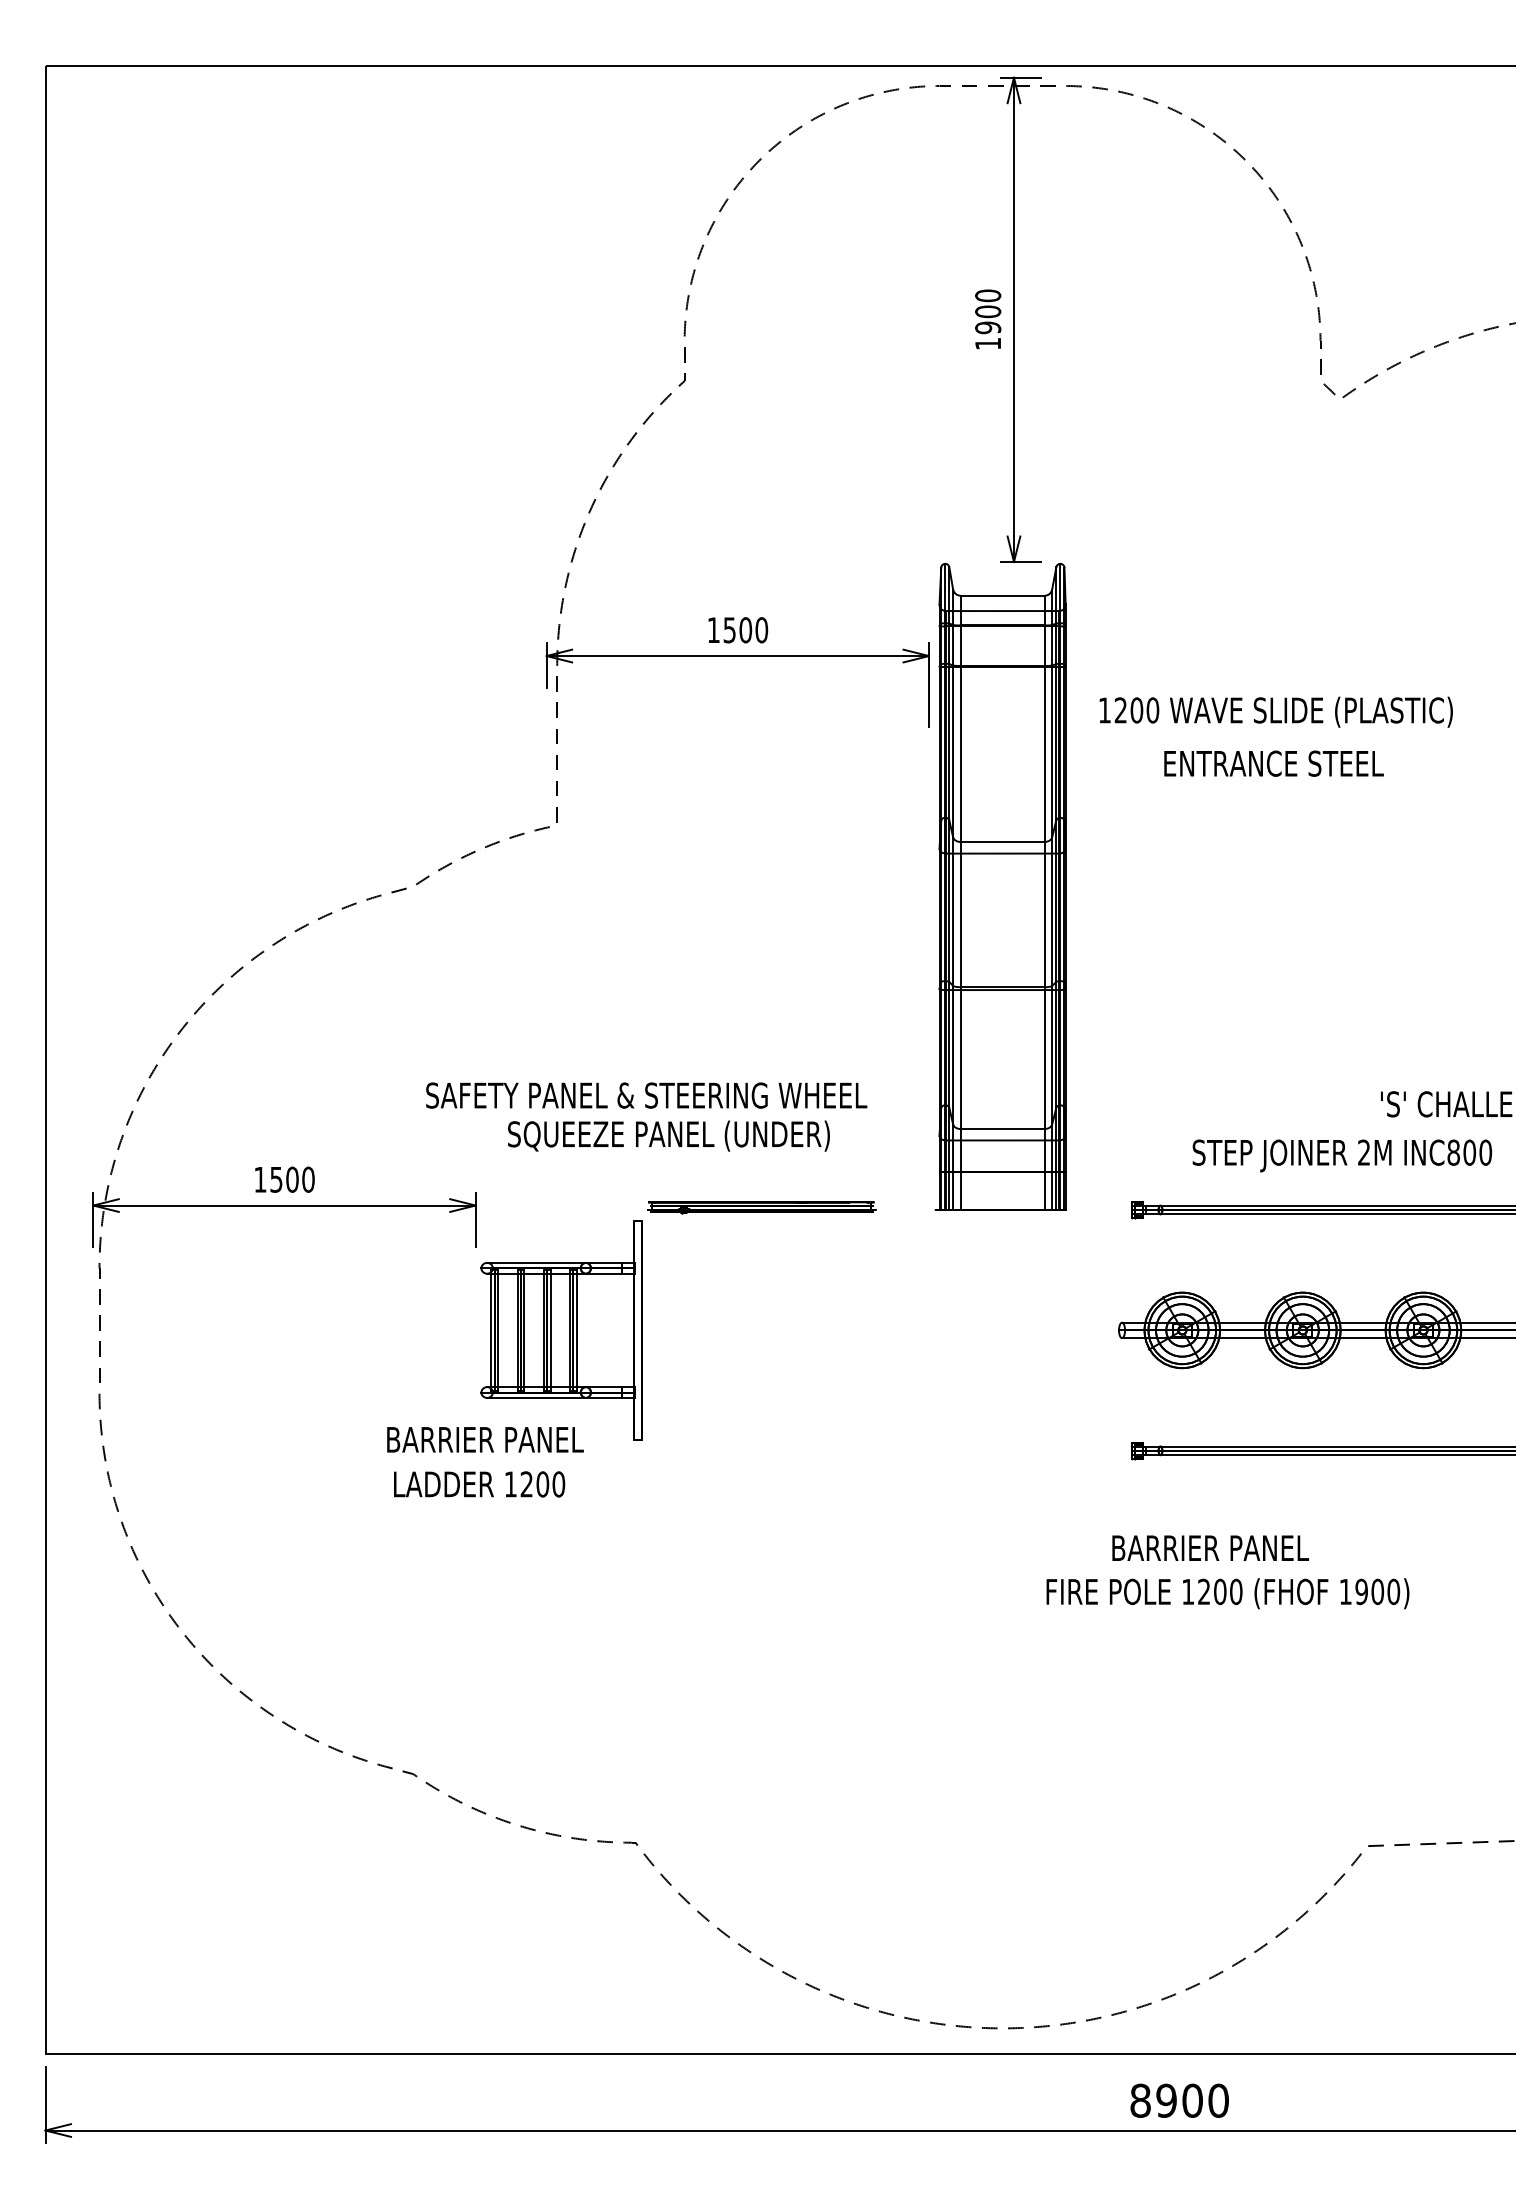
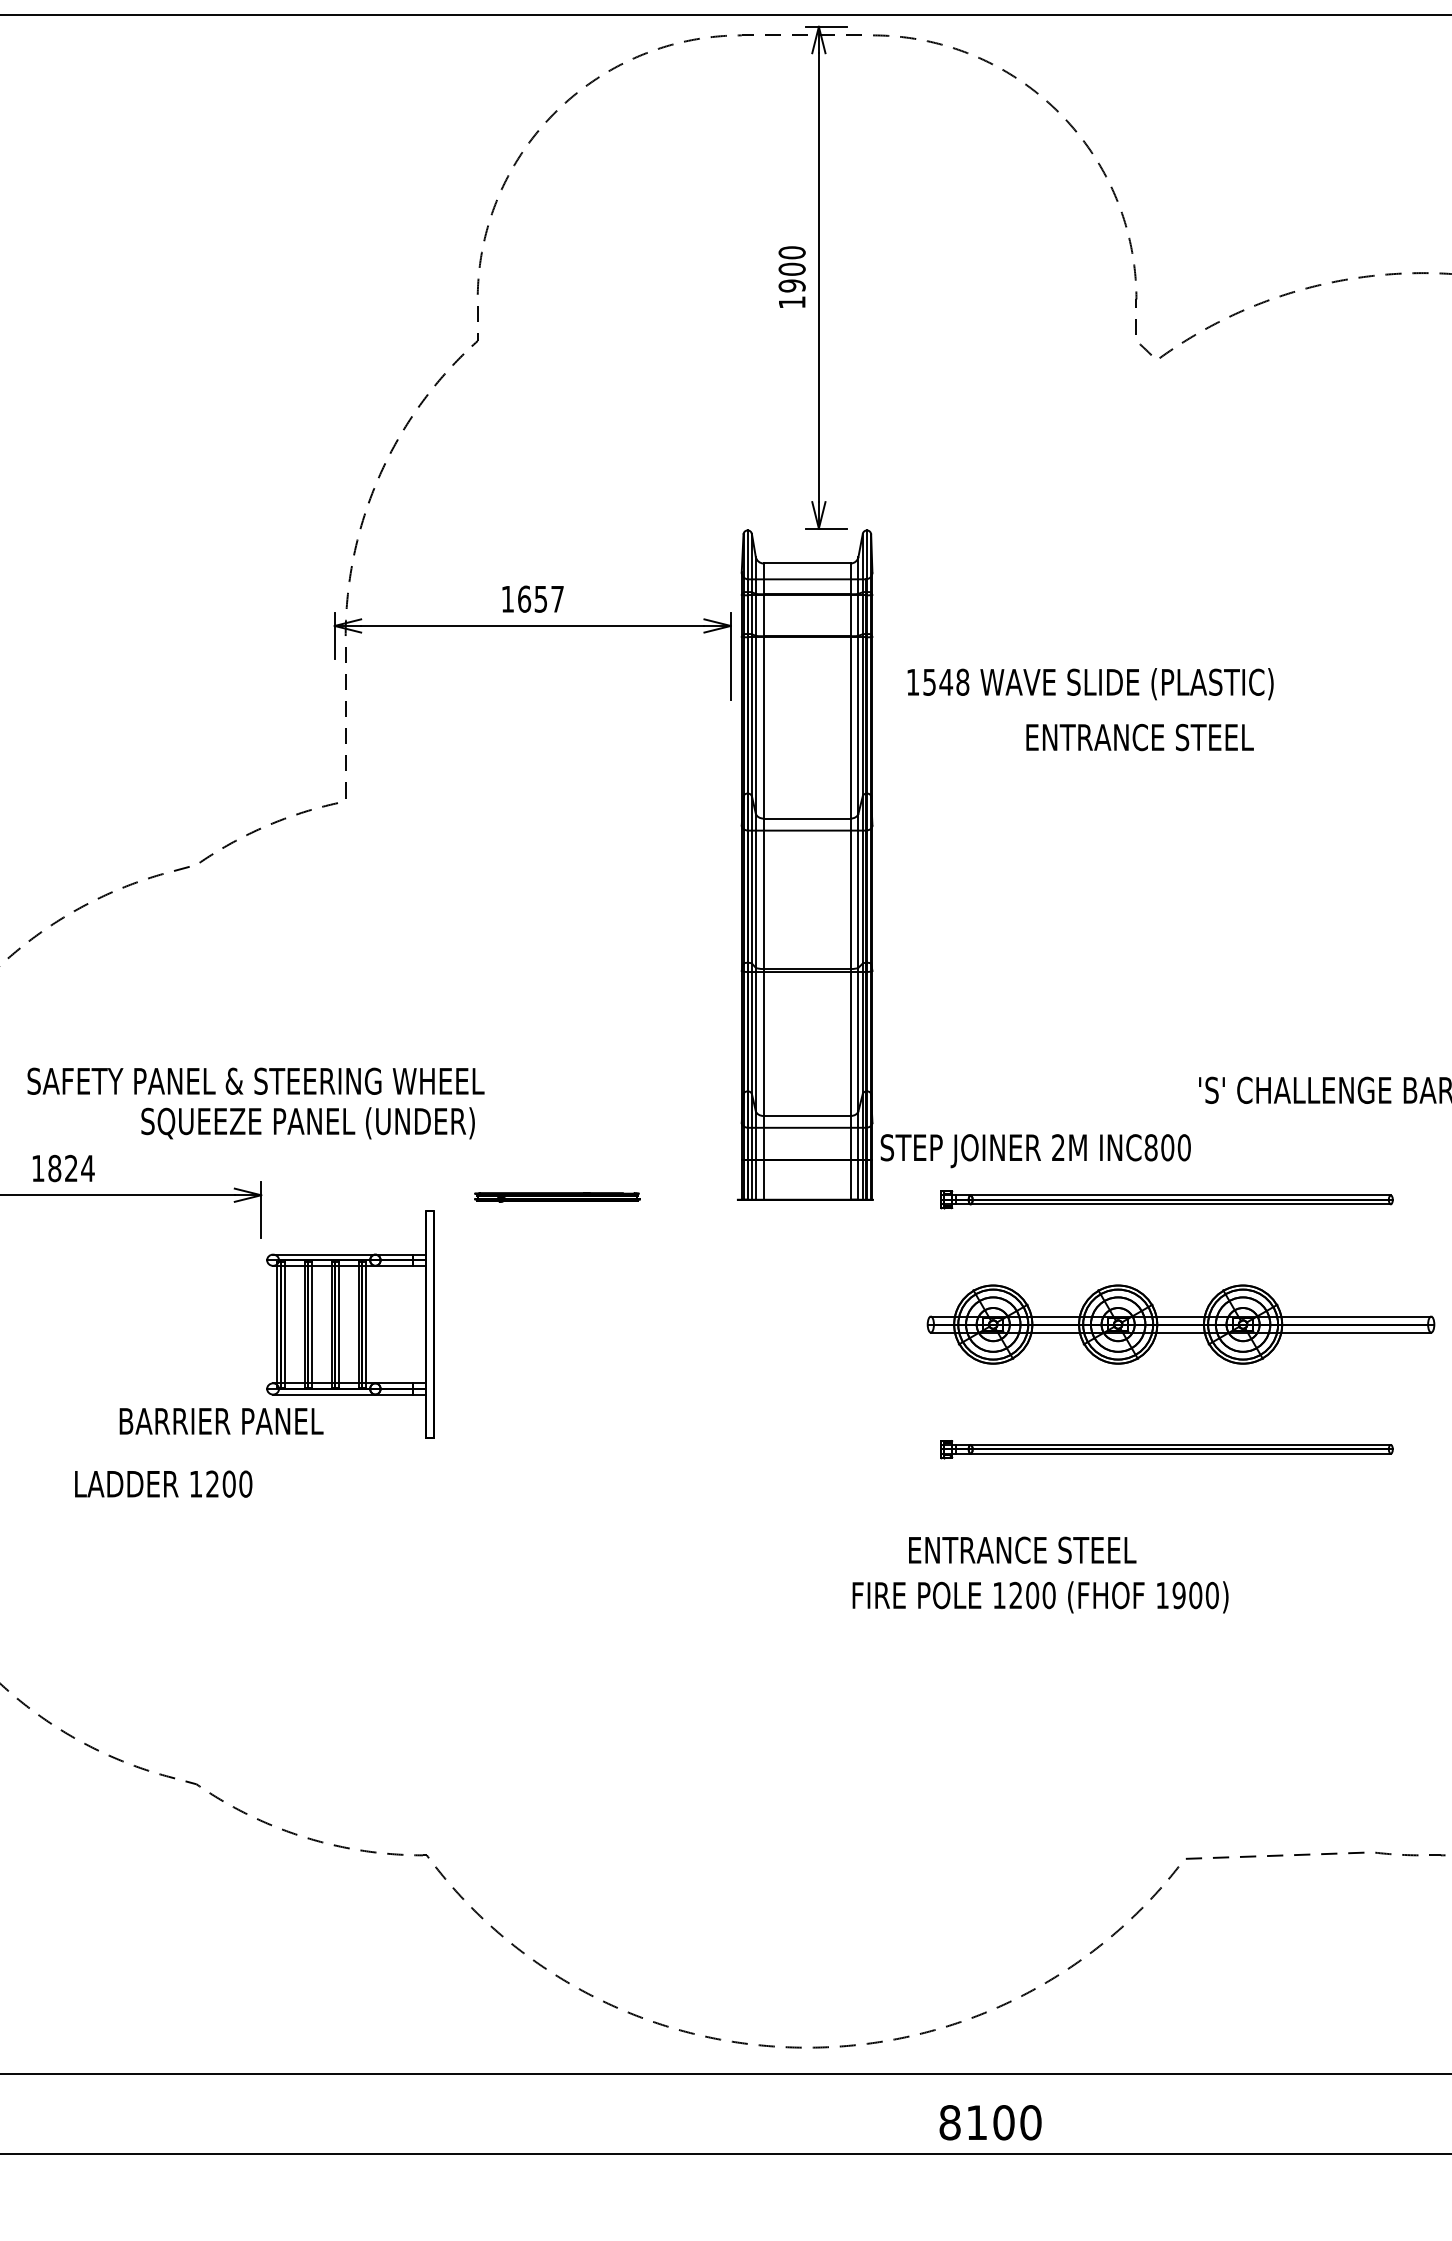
text: (745, 630) -> (540, 599), 1500 -> 1657
text: (1136, 710) -> (945, 682), 1200 -> 1548
text: (1273, 763) -> (1139, 737), moved
text: (646, 1095) -> (255, 1081), moved
text: (668, 1135) -> (307, 1122), moved
text: (1342, 1155) -> (1035, 1150), moved
text: (292, 1179) -> (71, 1168), 1500 -> 1824
part: (761, 1207) -> (557, 1197), size x0.7
text: (485, 1439) -> (221, 1421), moved
text: (479, 1484) -> (163, 1484), moved
text: (1210, 1548) -> (1022, 1550), BARRIER PANEL -> ENTRANCE STEEL
text: (1166, 2100) -> (976, 2122), 8900 -> 8100

